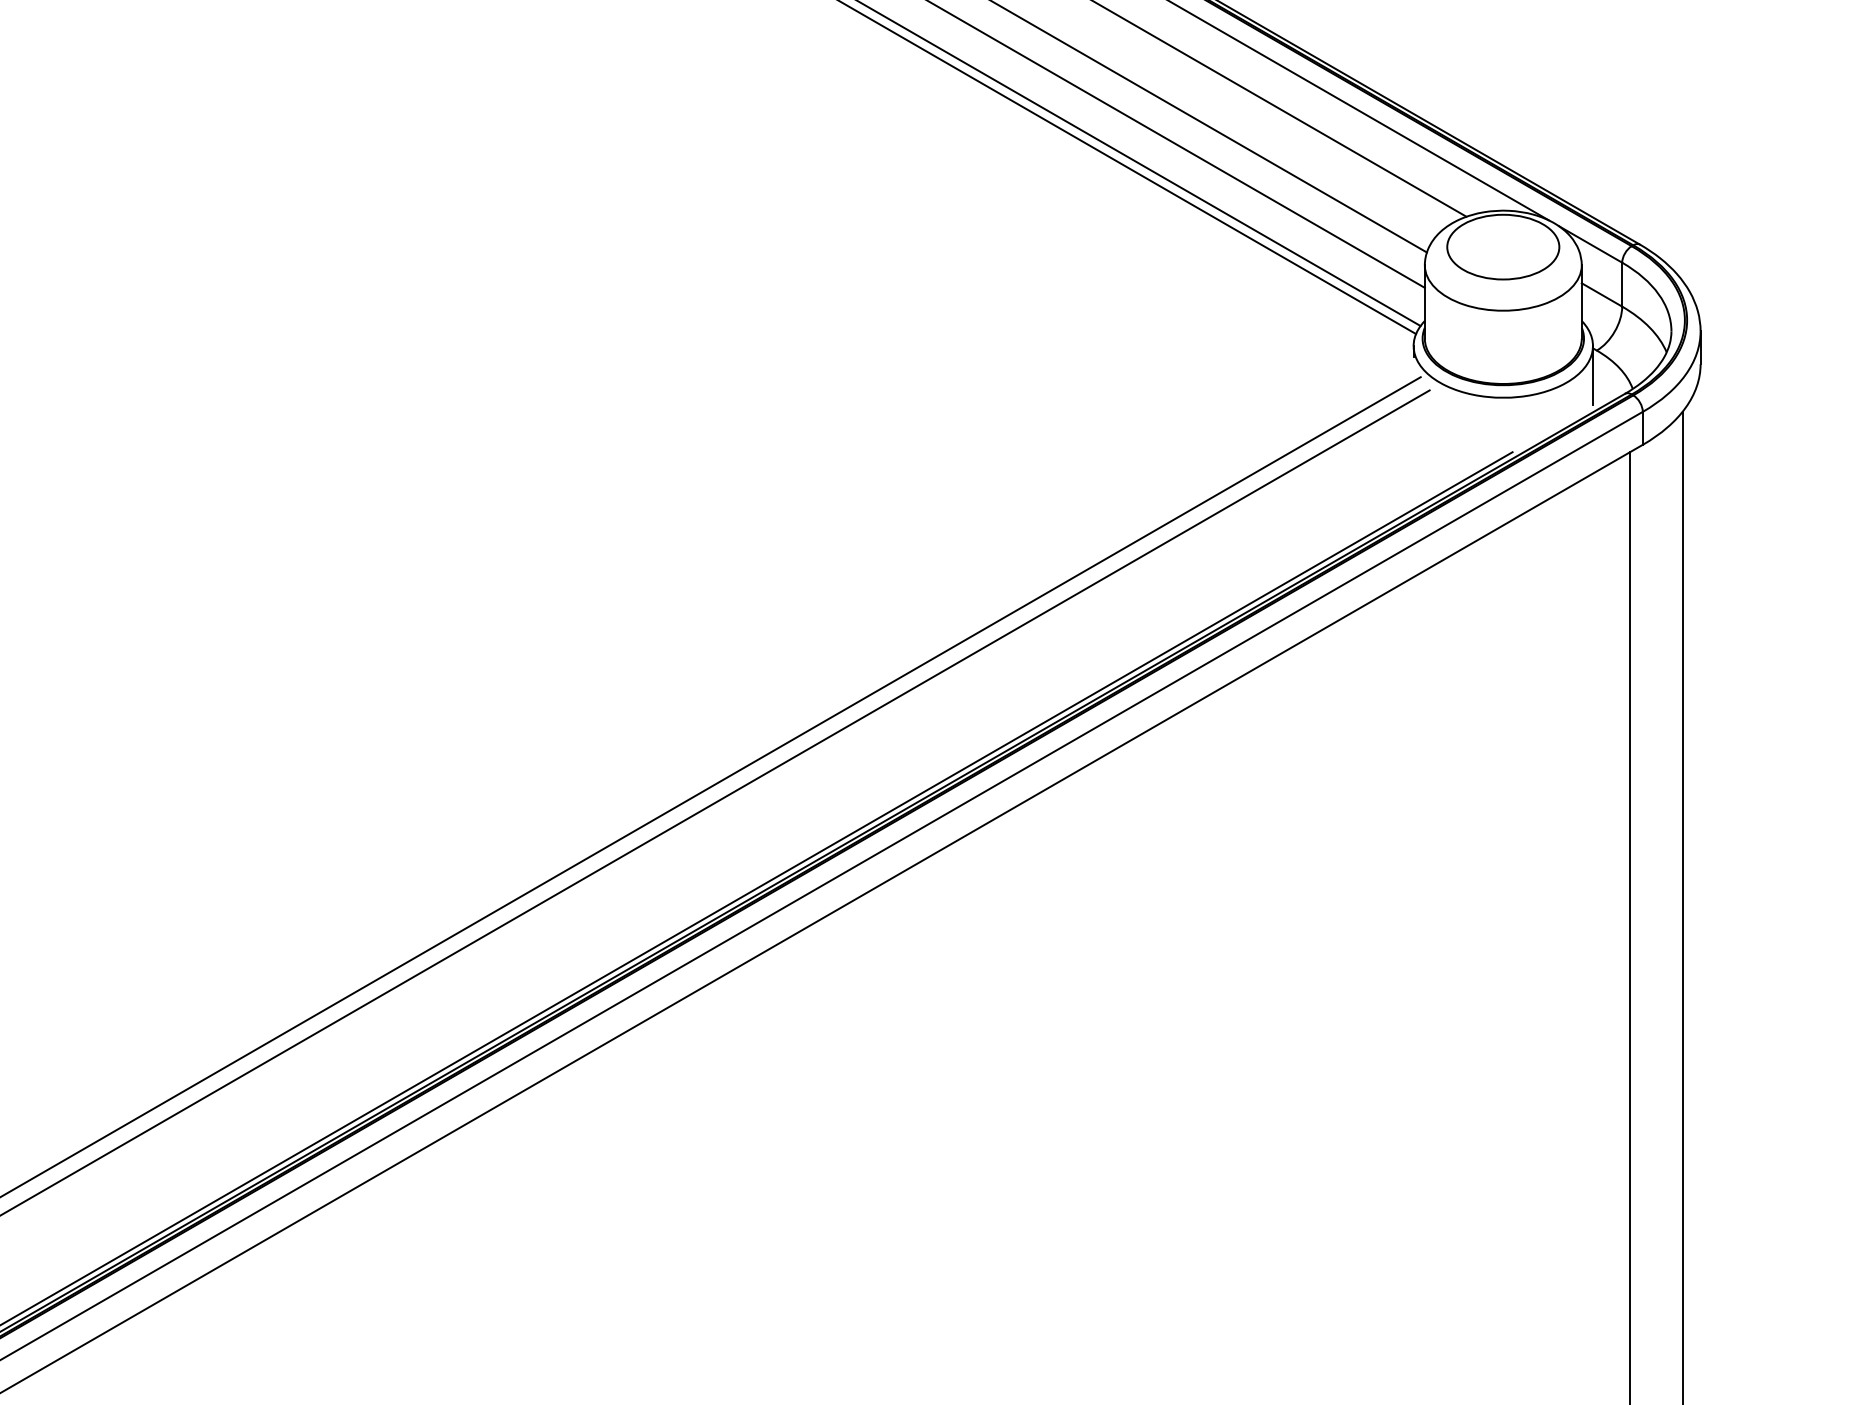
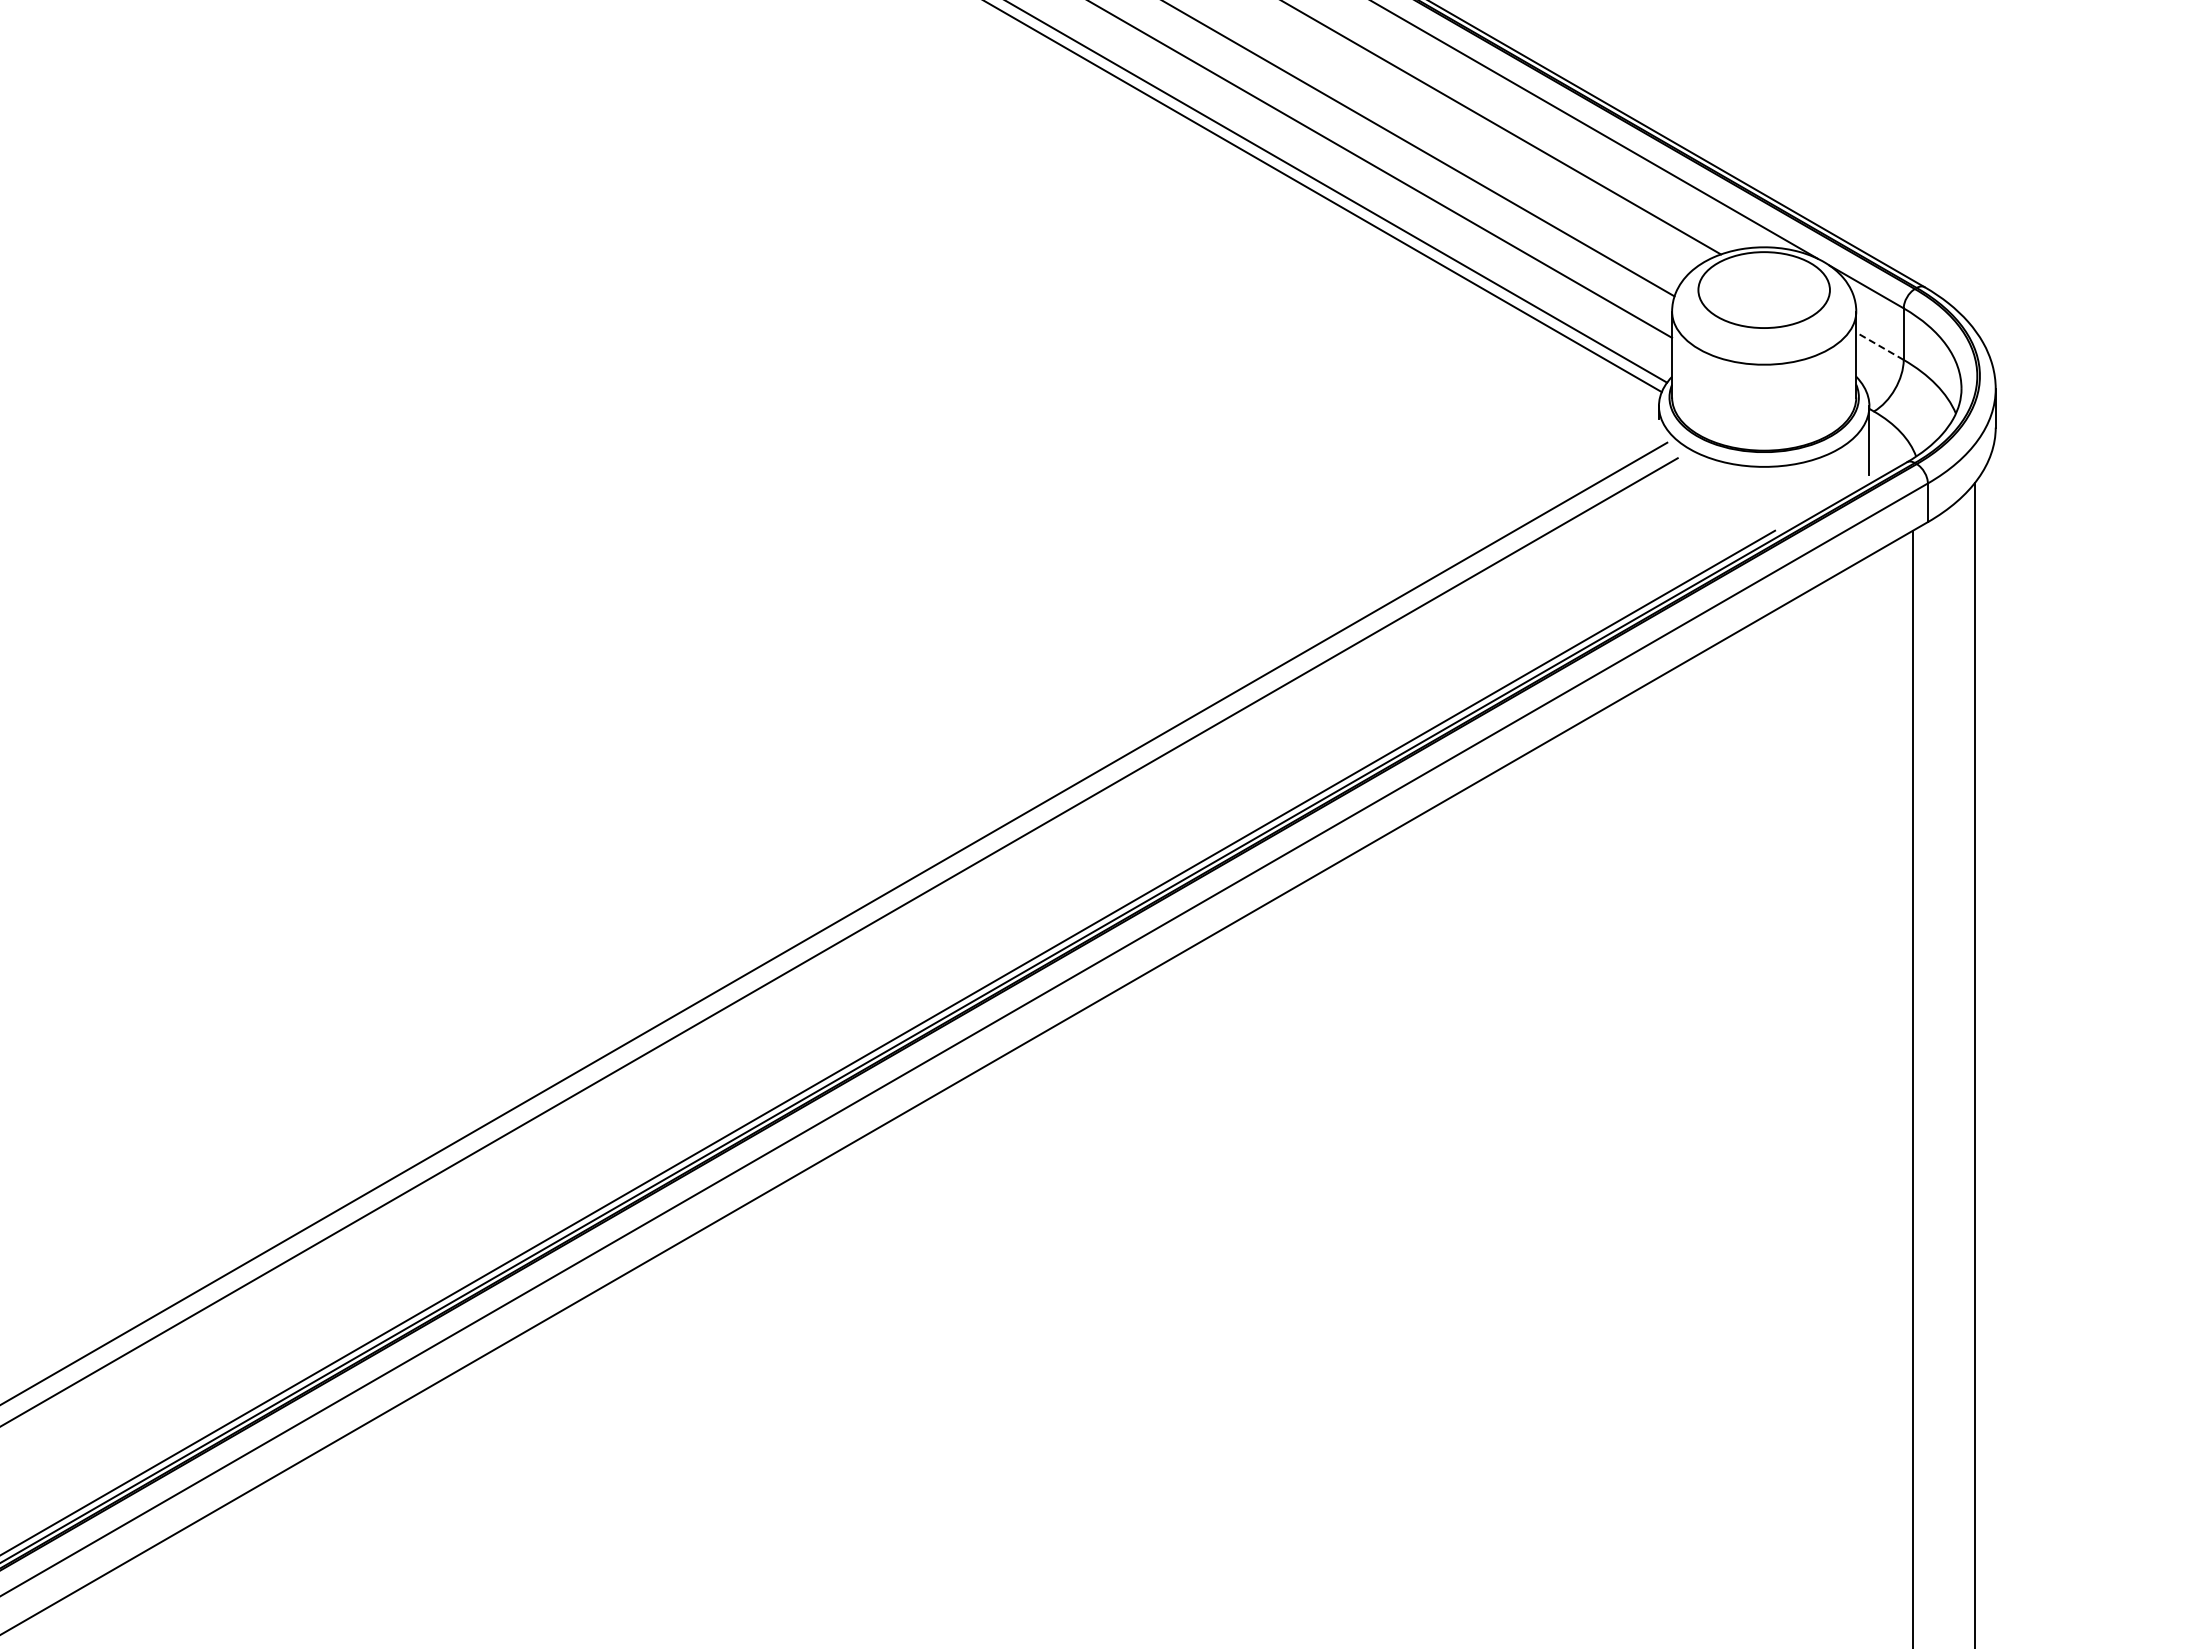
line: (1601, 294) -> (1879, 345), solid -> dashed

